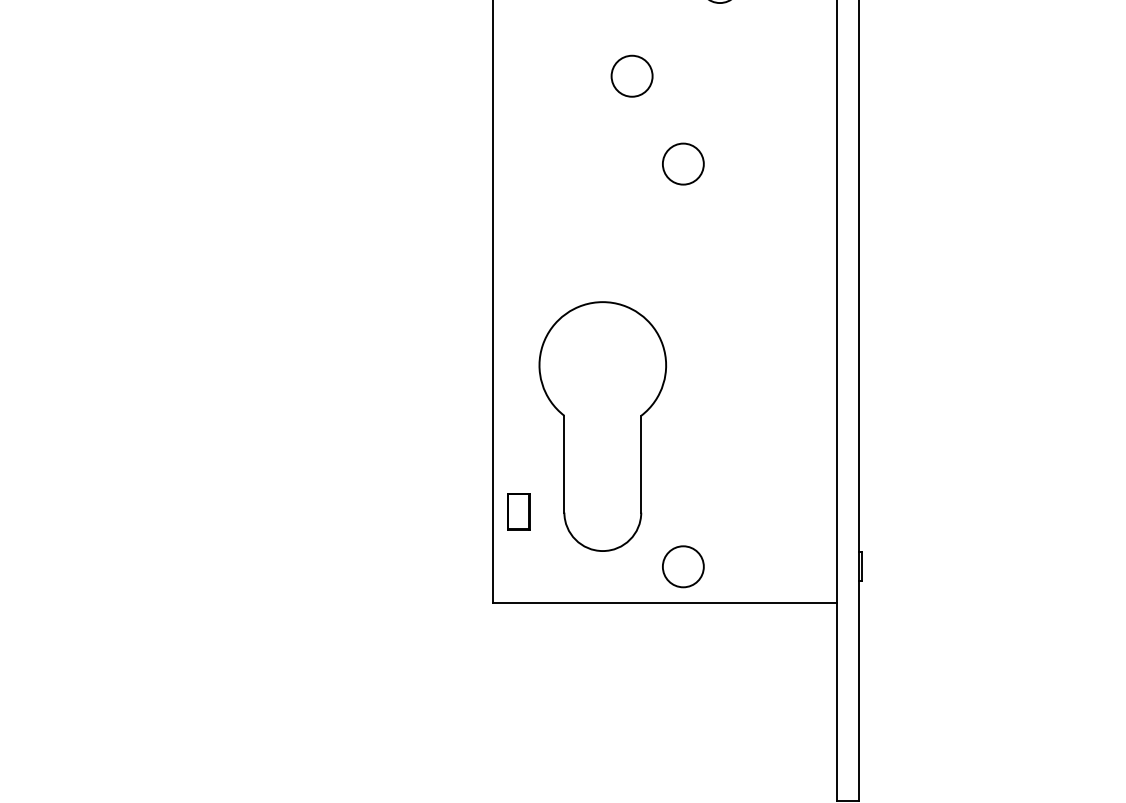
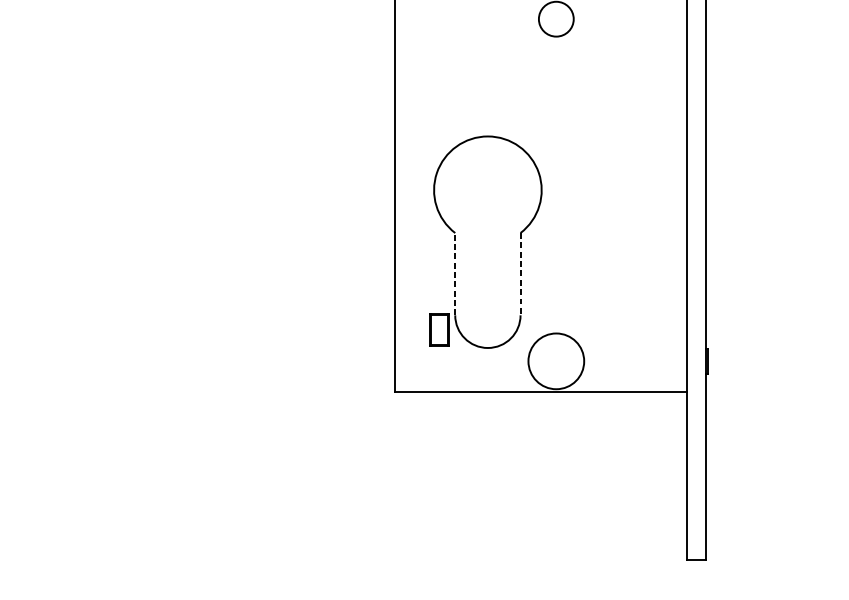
line: (564, 463) -> (455, 273), solid -> dashed
line: (641, 464) -> (520, 274), solid -> dashed
part: (518, 511) -> (439, 329), moved
circle: (682, 566) -> (555, 361), size x1.6

